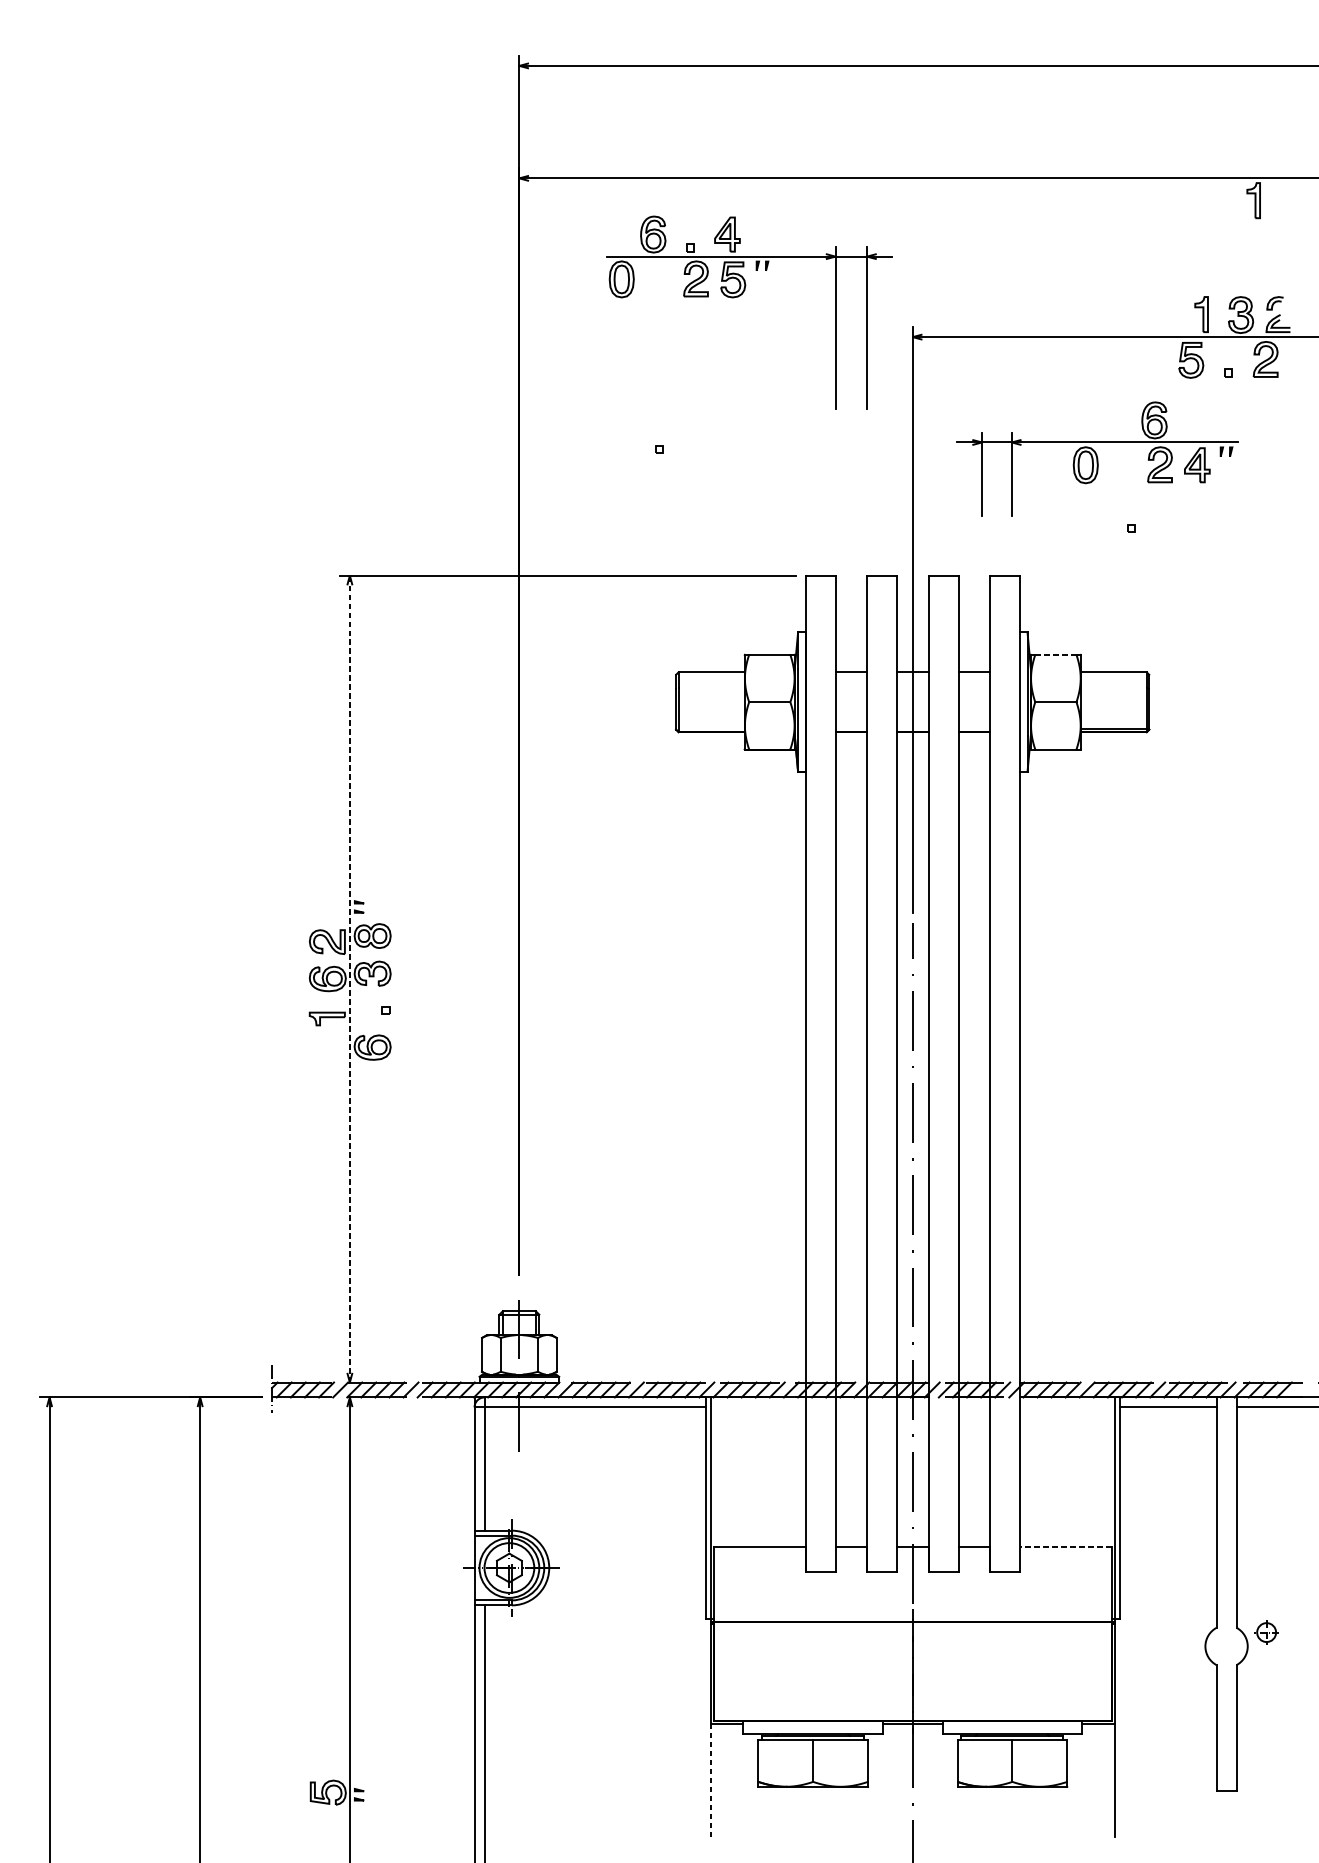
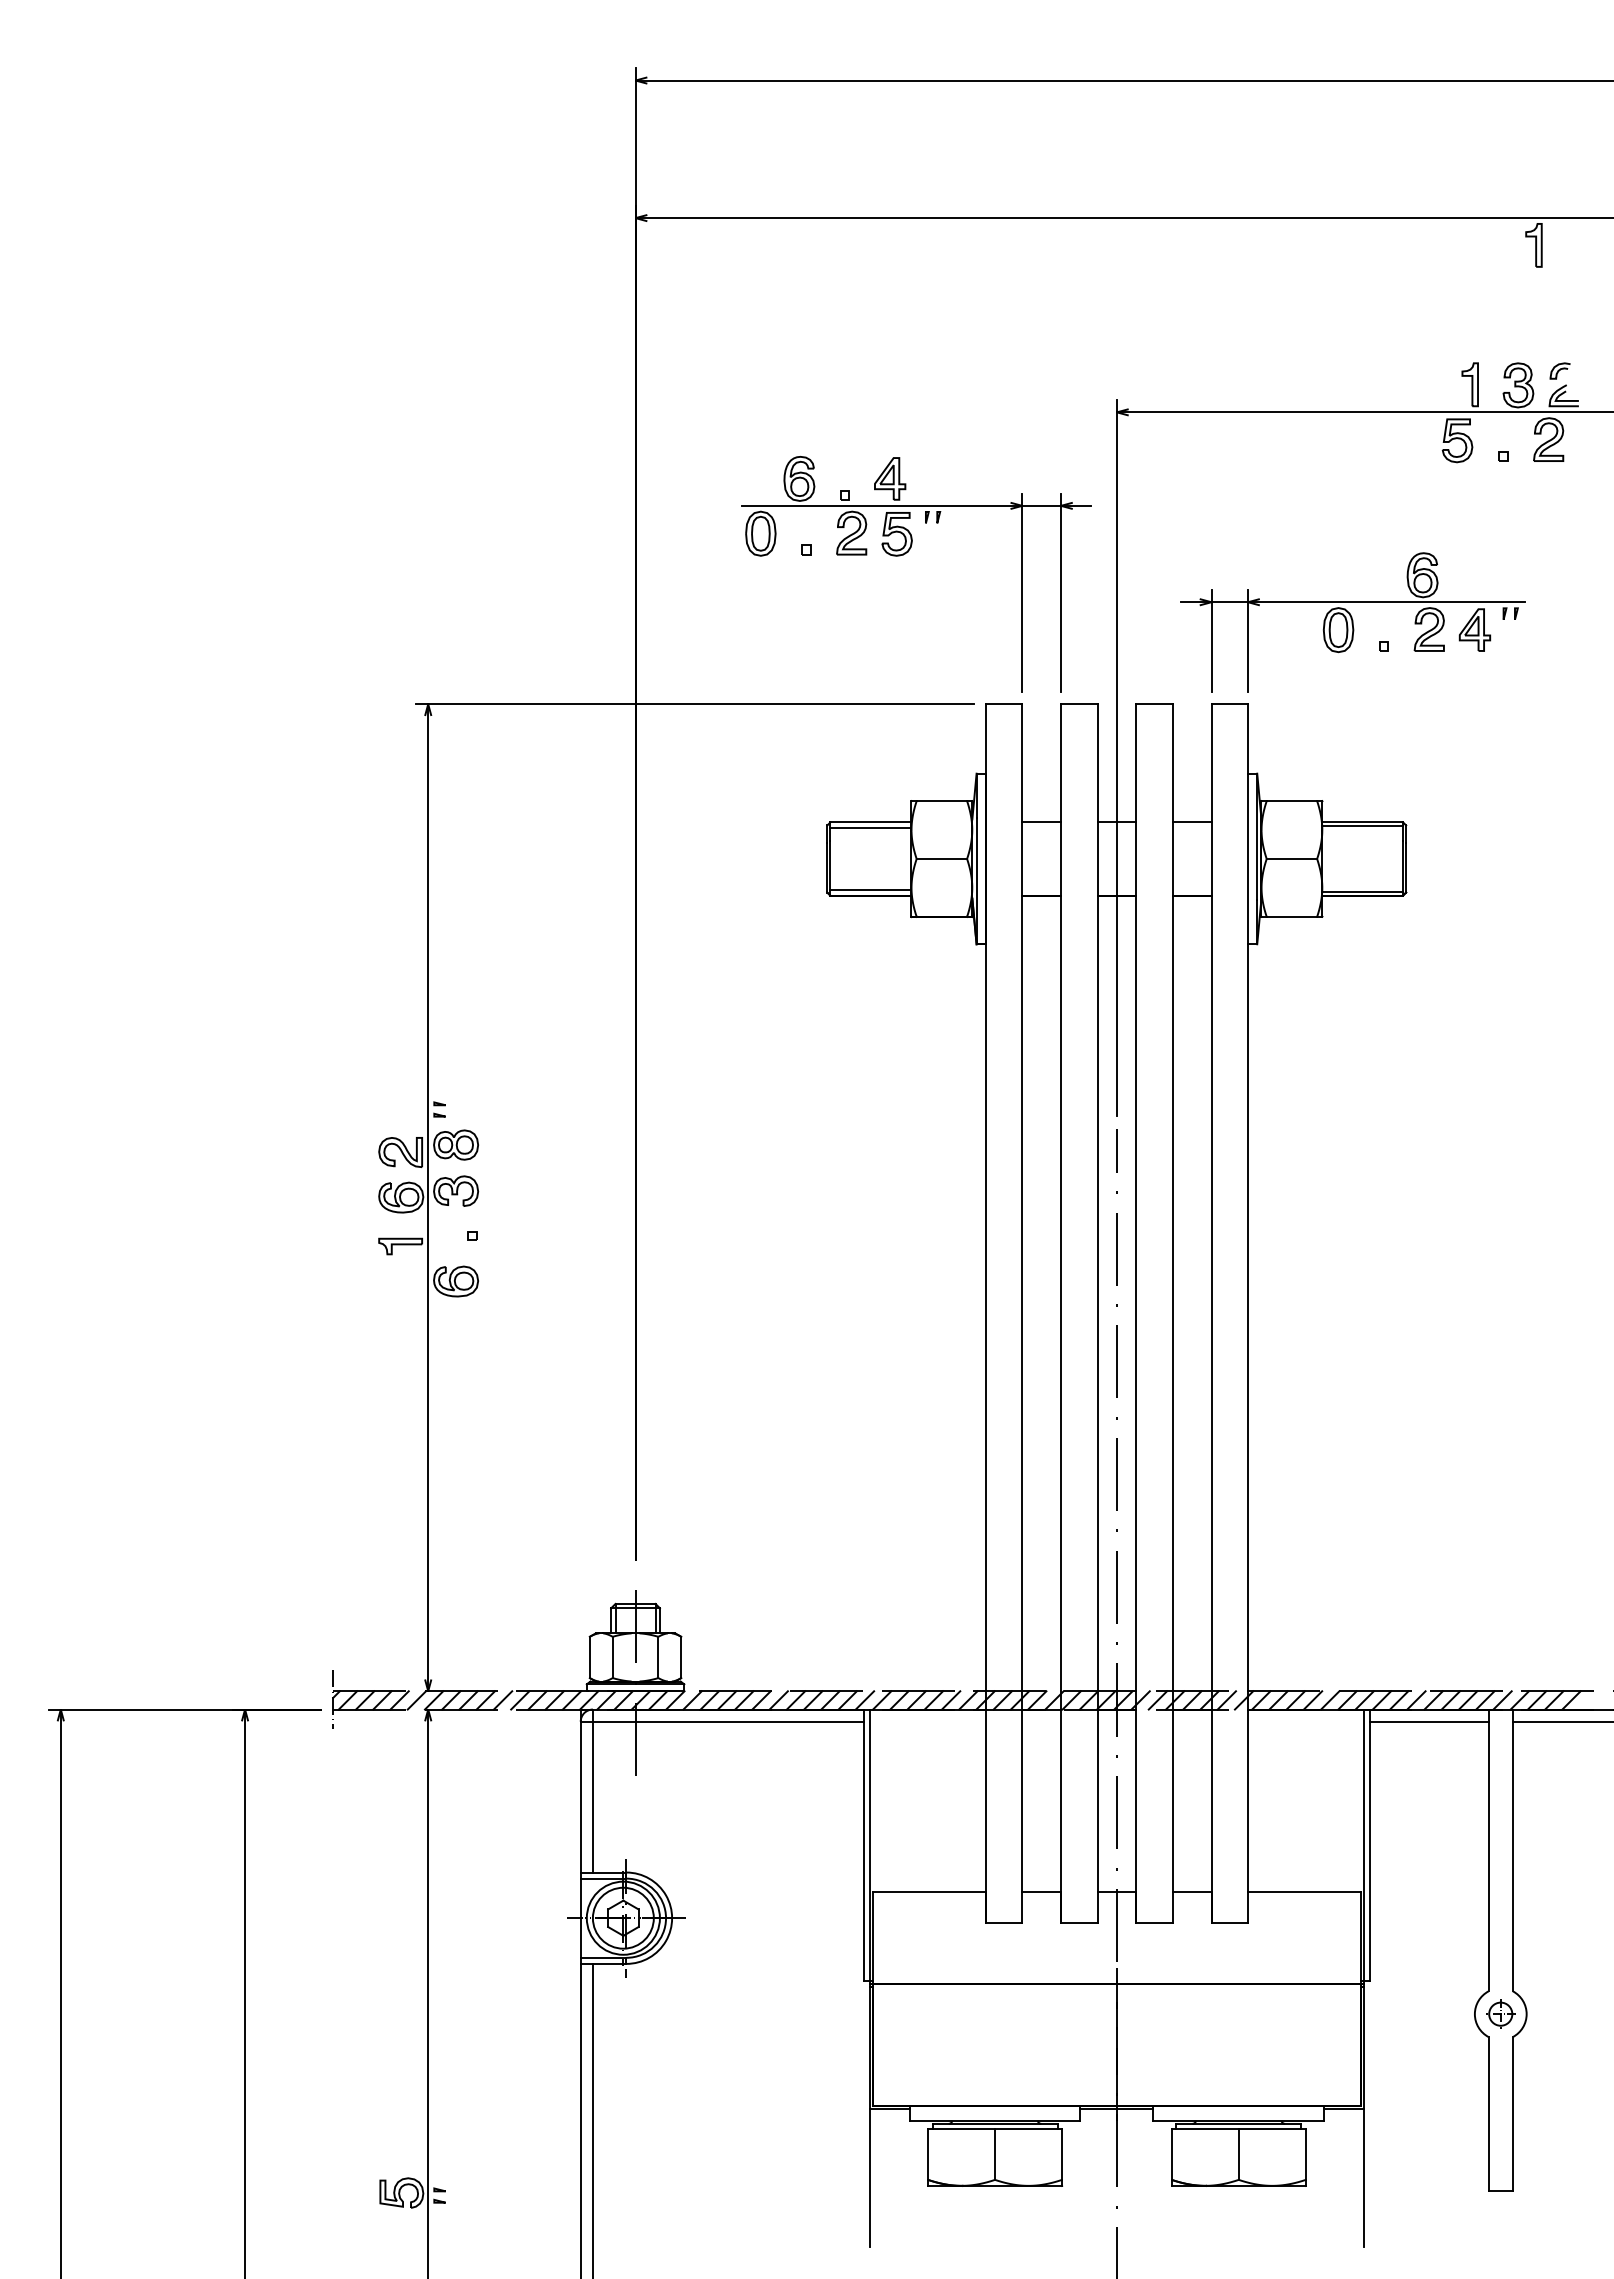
part: (740, 296) -> (905, 554), moved
part: (1097, 459) -> (1352, 622), moved
line: (1056, 655) -> (1292, 801), dashed -> solid
line: (1113, 675) -> (1362, 826), added
line: (711, 677) -> (870, 828), added
line: (711, 727) -> (870, 889), added
line: (350, 978) -> (428, 1197), dashed -> solid
line: (1065, 1547) -> (1303, 1892), dashed -> solid
part: (1266, 1632) -> (1500, 2013), moved
line: (711, 1780) -> (870, 2178), dashed -> solid

